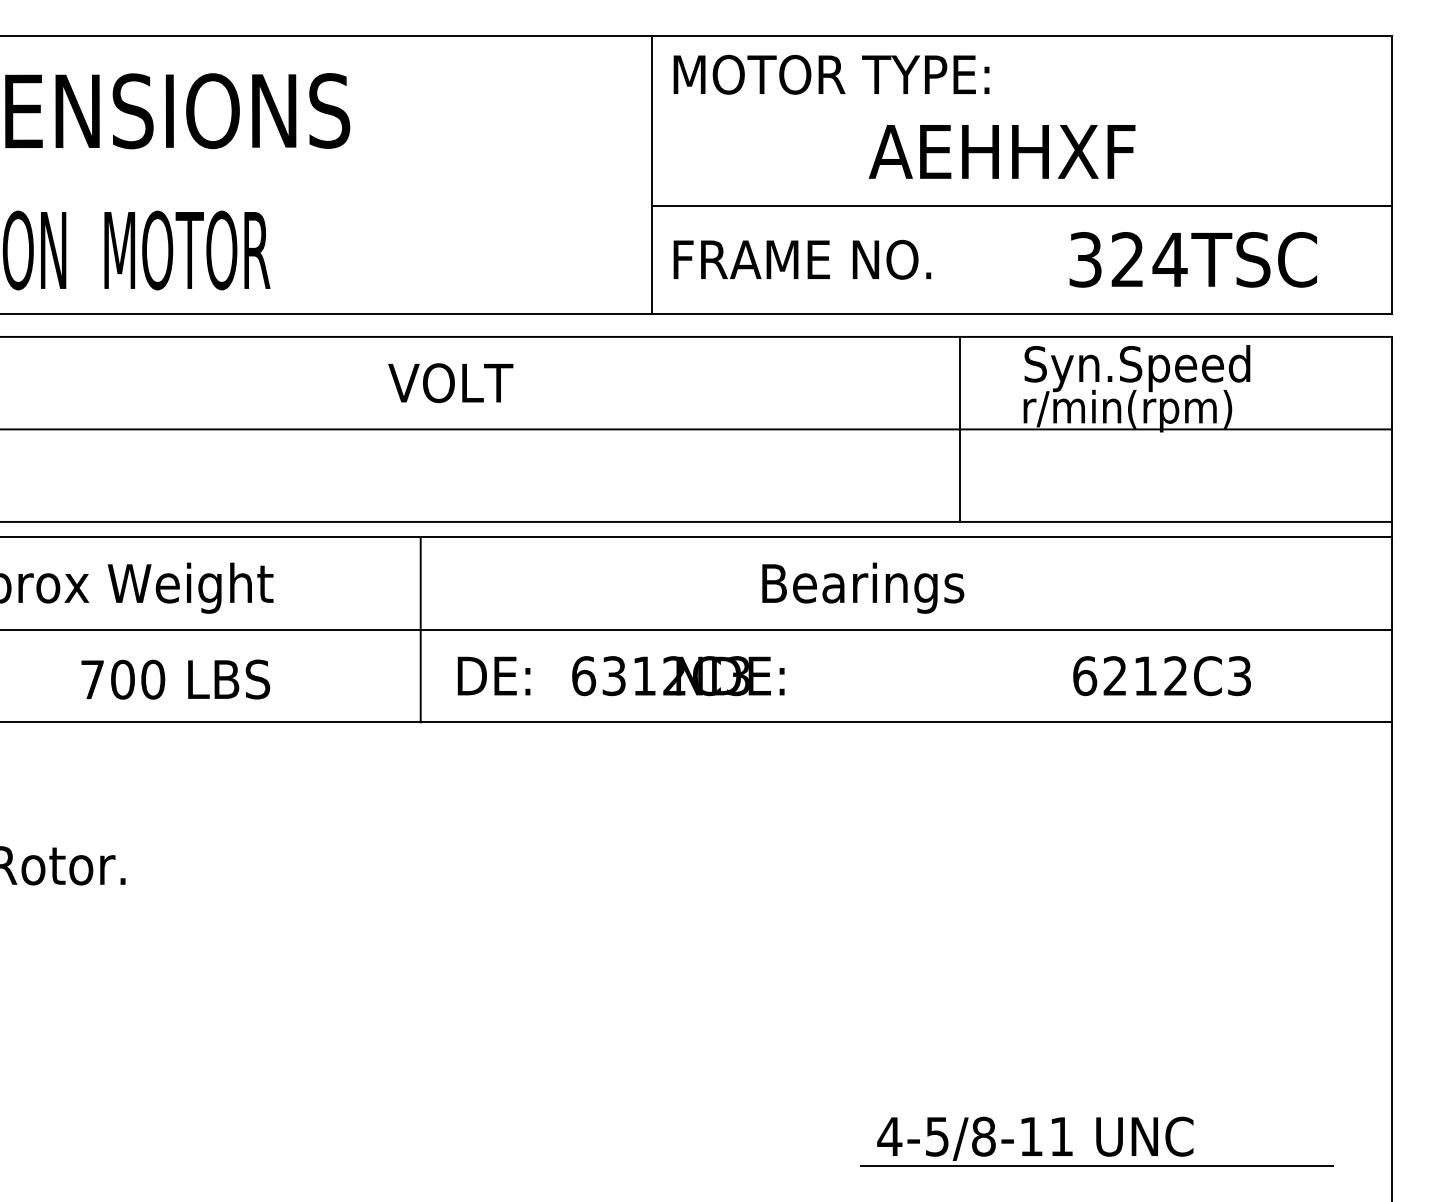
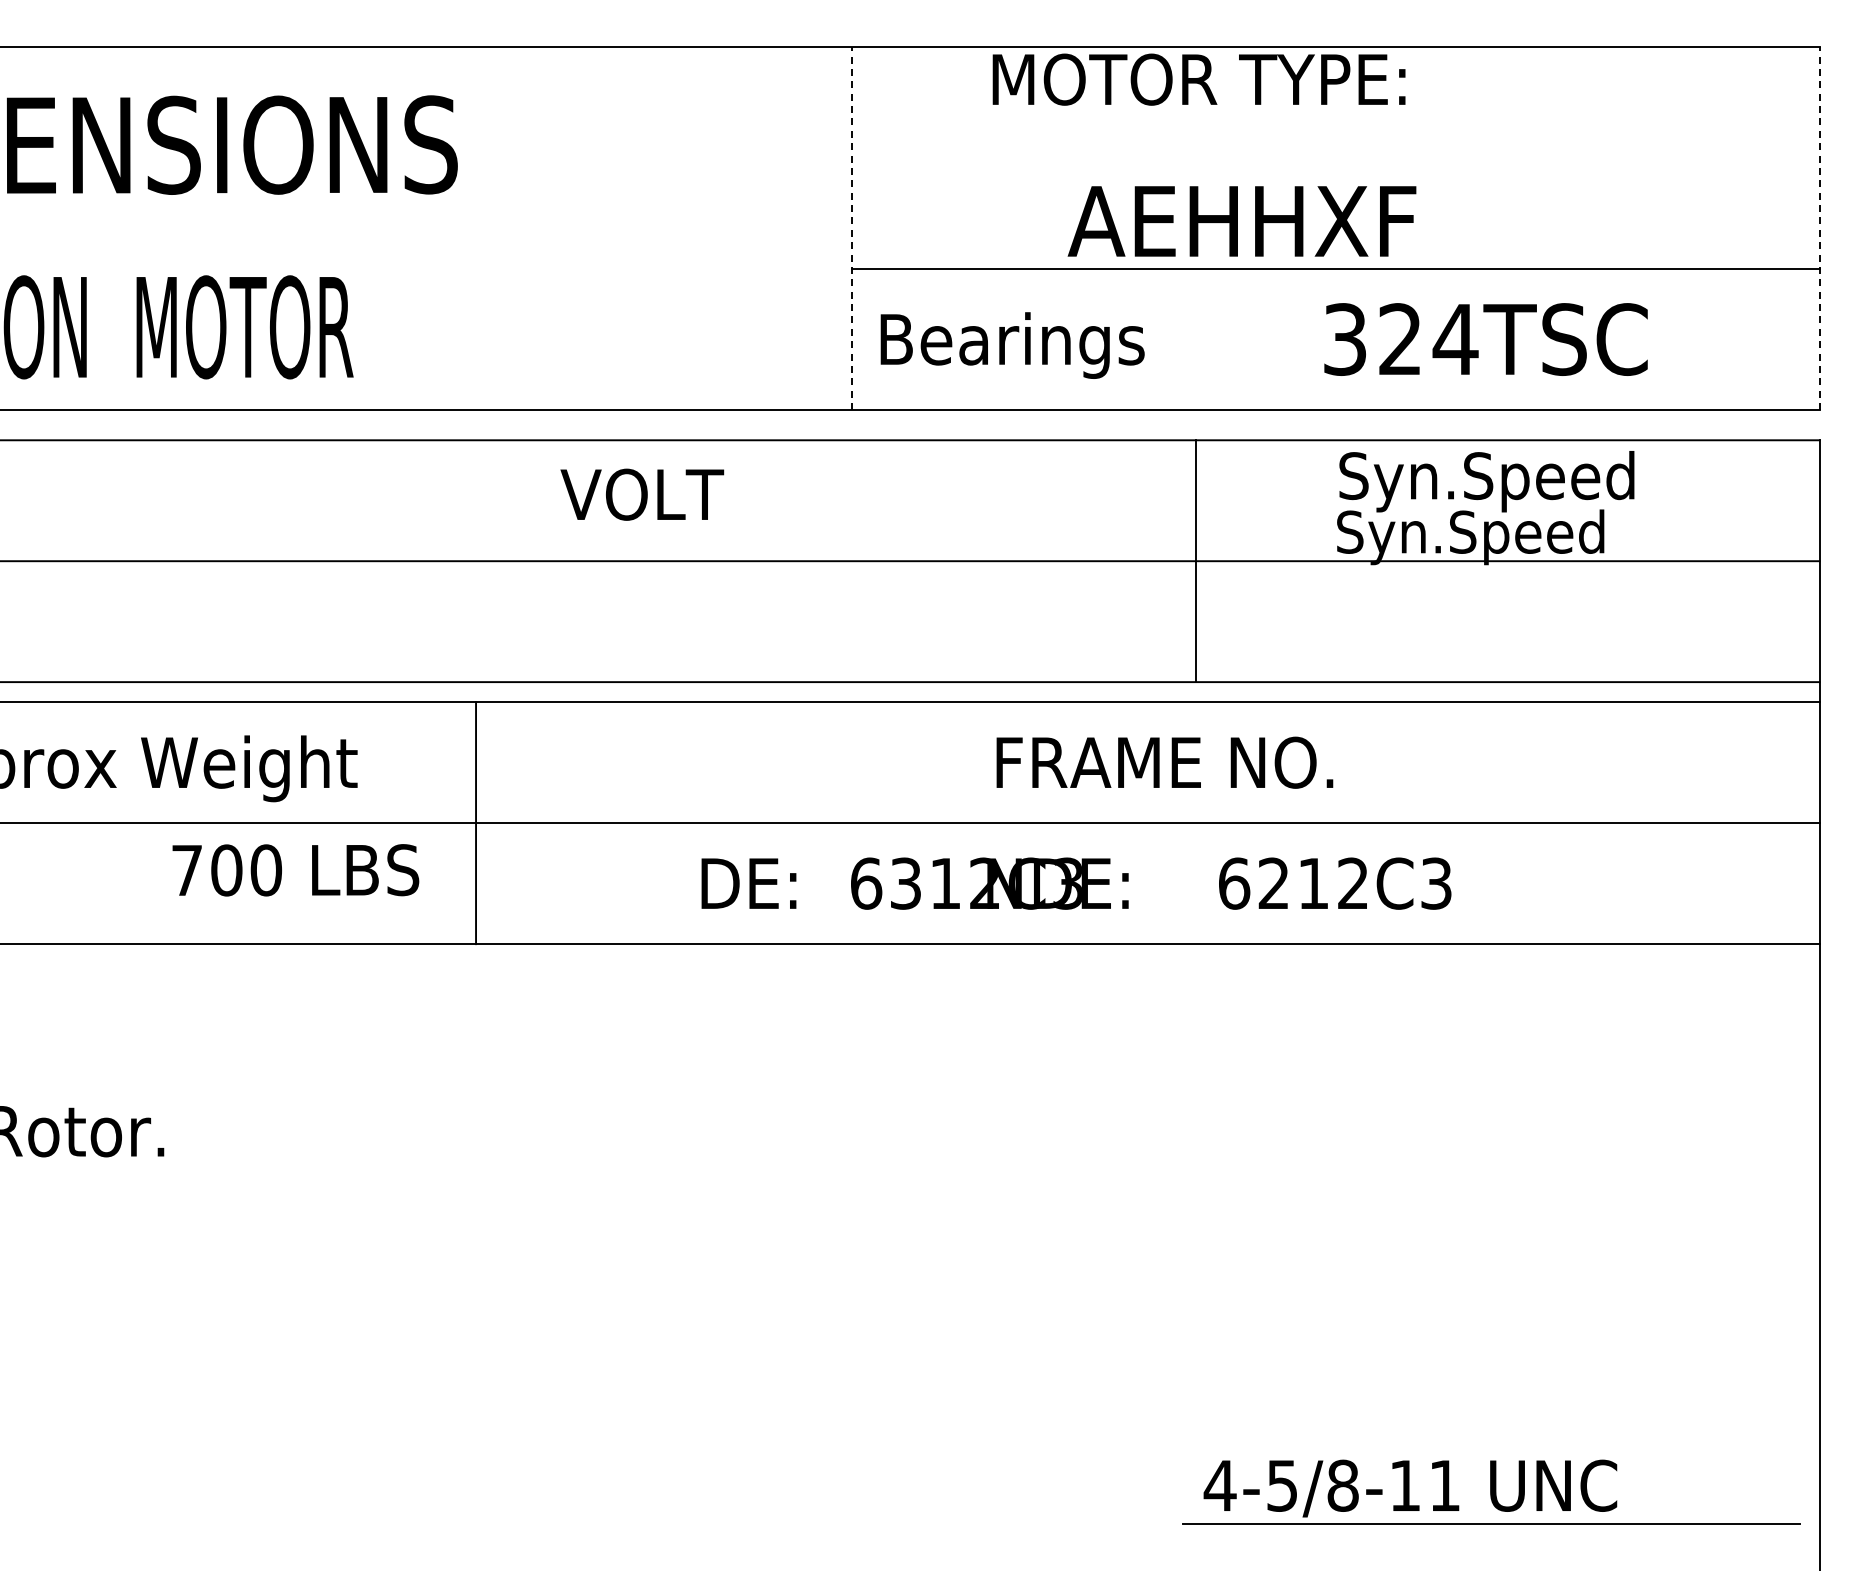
text: (831, 74) -> (1198, 79), moved
text: (1001, 151) -> (1241, 221), moved
line: (652, 174) -> (852, 228), solid -> dashed
line: (1391, 174) -> (1819, 228), solid -> dashed
text: (1192, 259) -> (1485, 339), moved
text: (805, 264) -> (1052, 345), FRAME NO. -> Bearings
text: (450, 382) -> (642, 494), moved
text: (1127, 411) -> (1473, 537), r/min(rpm) -> Syn.Speed
line: (960, 429) -> (1196, 561), moved
text: (893, 587) -> (1167, 768), Bearings -> FRAME NO.
line: (421, 630) -> (476, 823), moved
text: (620, 675) -> (914, 883), moved
text: (1162, 675) -> (1335, 883), moved
text: (175, 679) -> (295, 870), moved
part: (1097, 1141) -> (1491, 1491), moved

